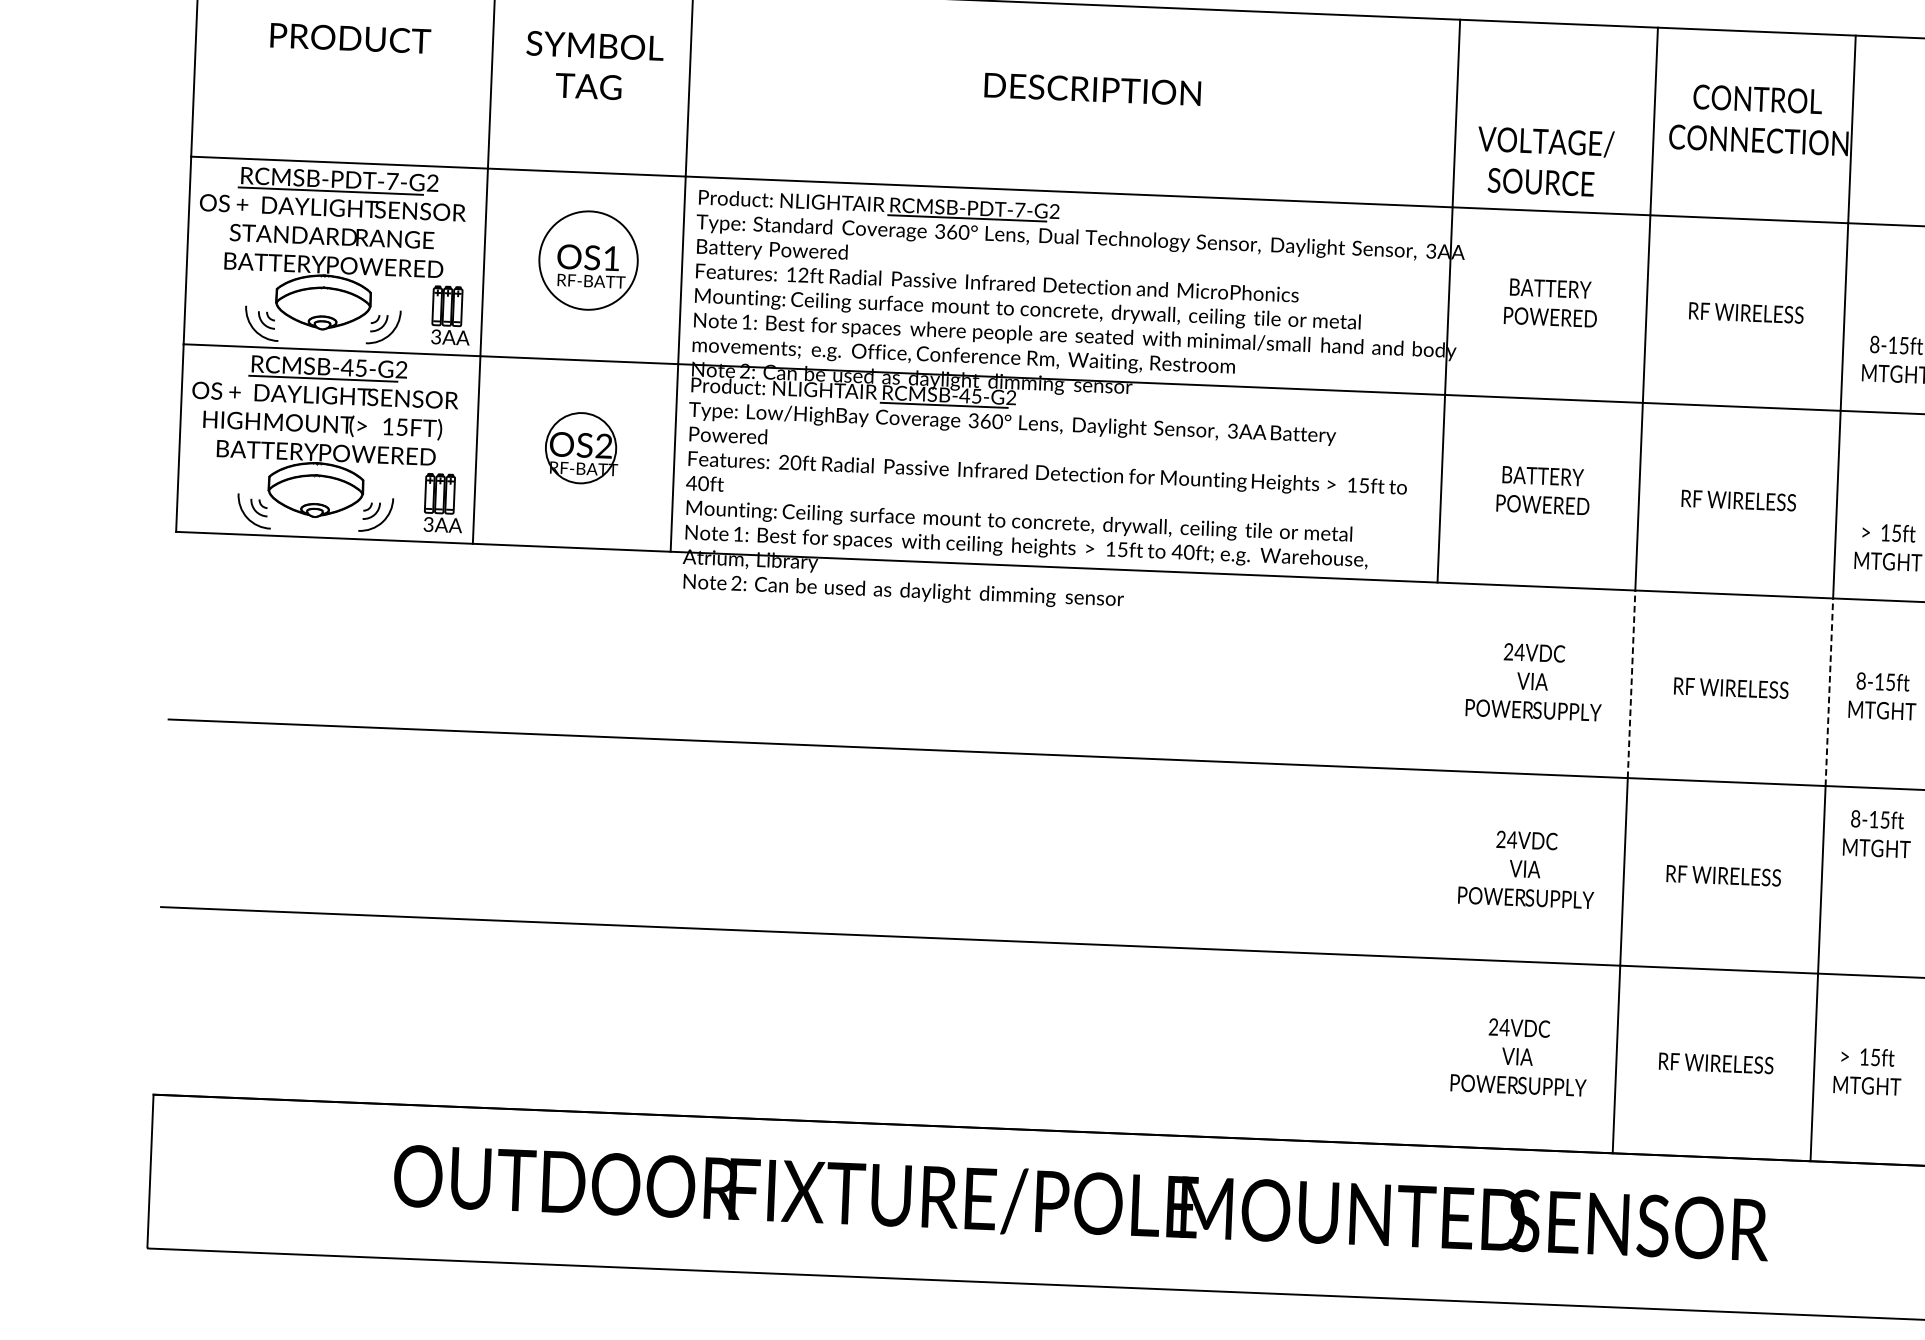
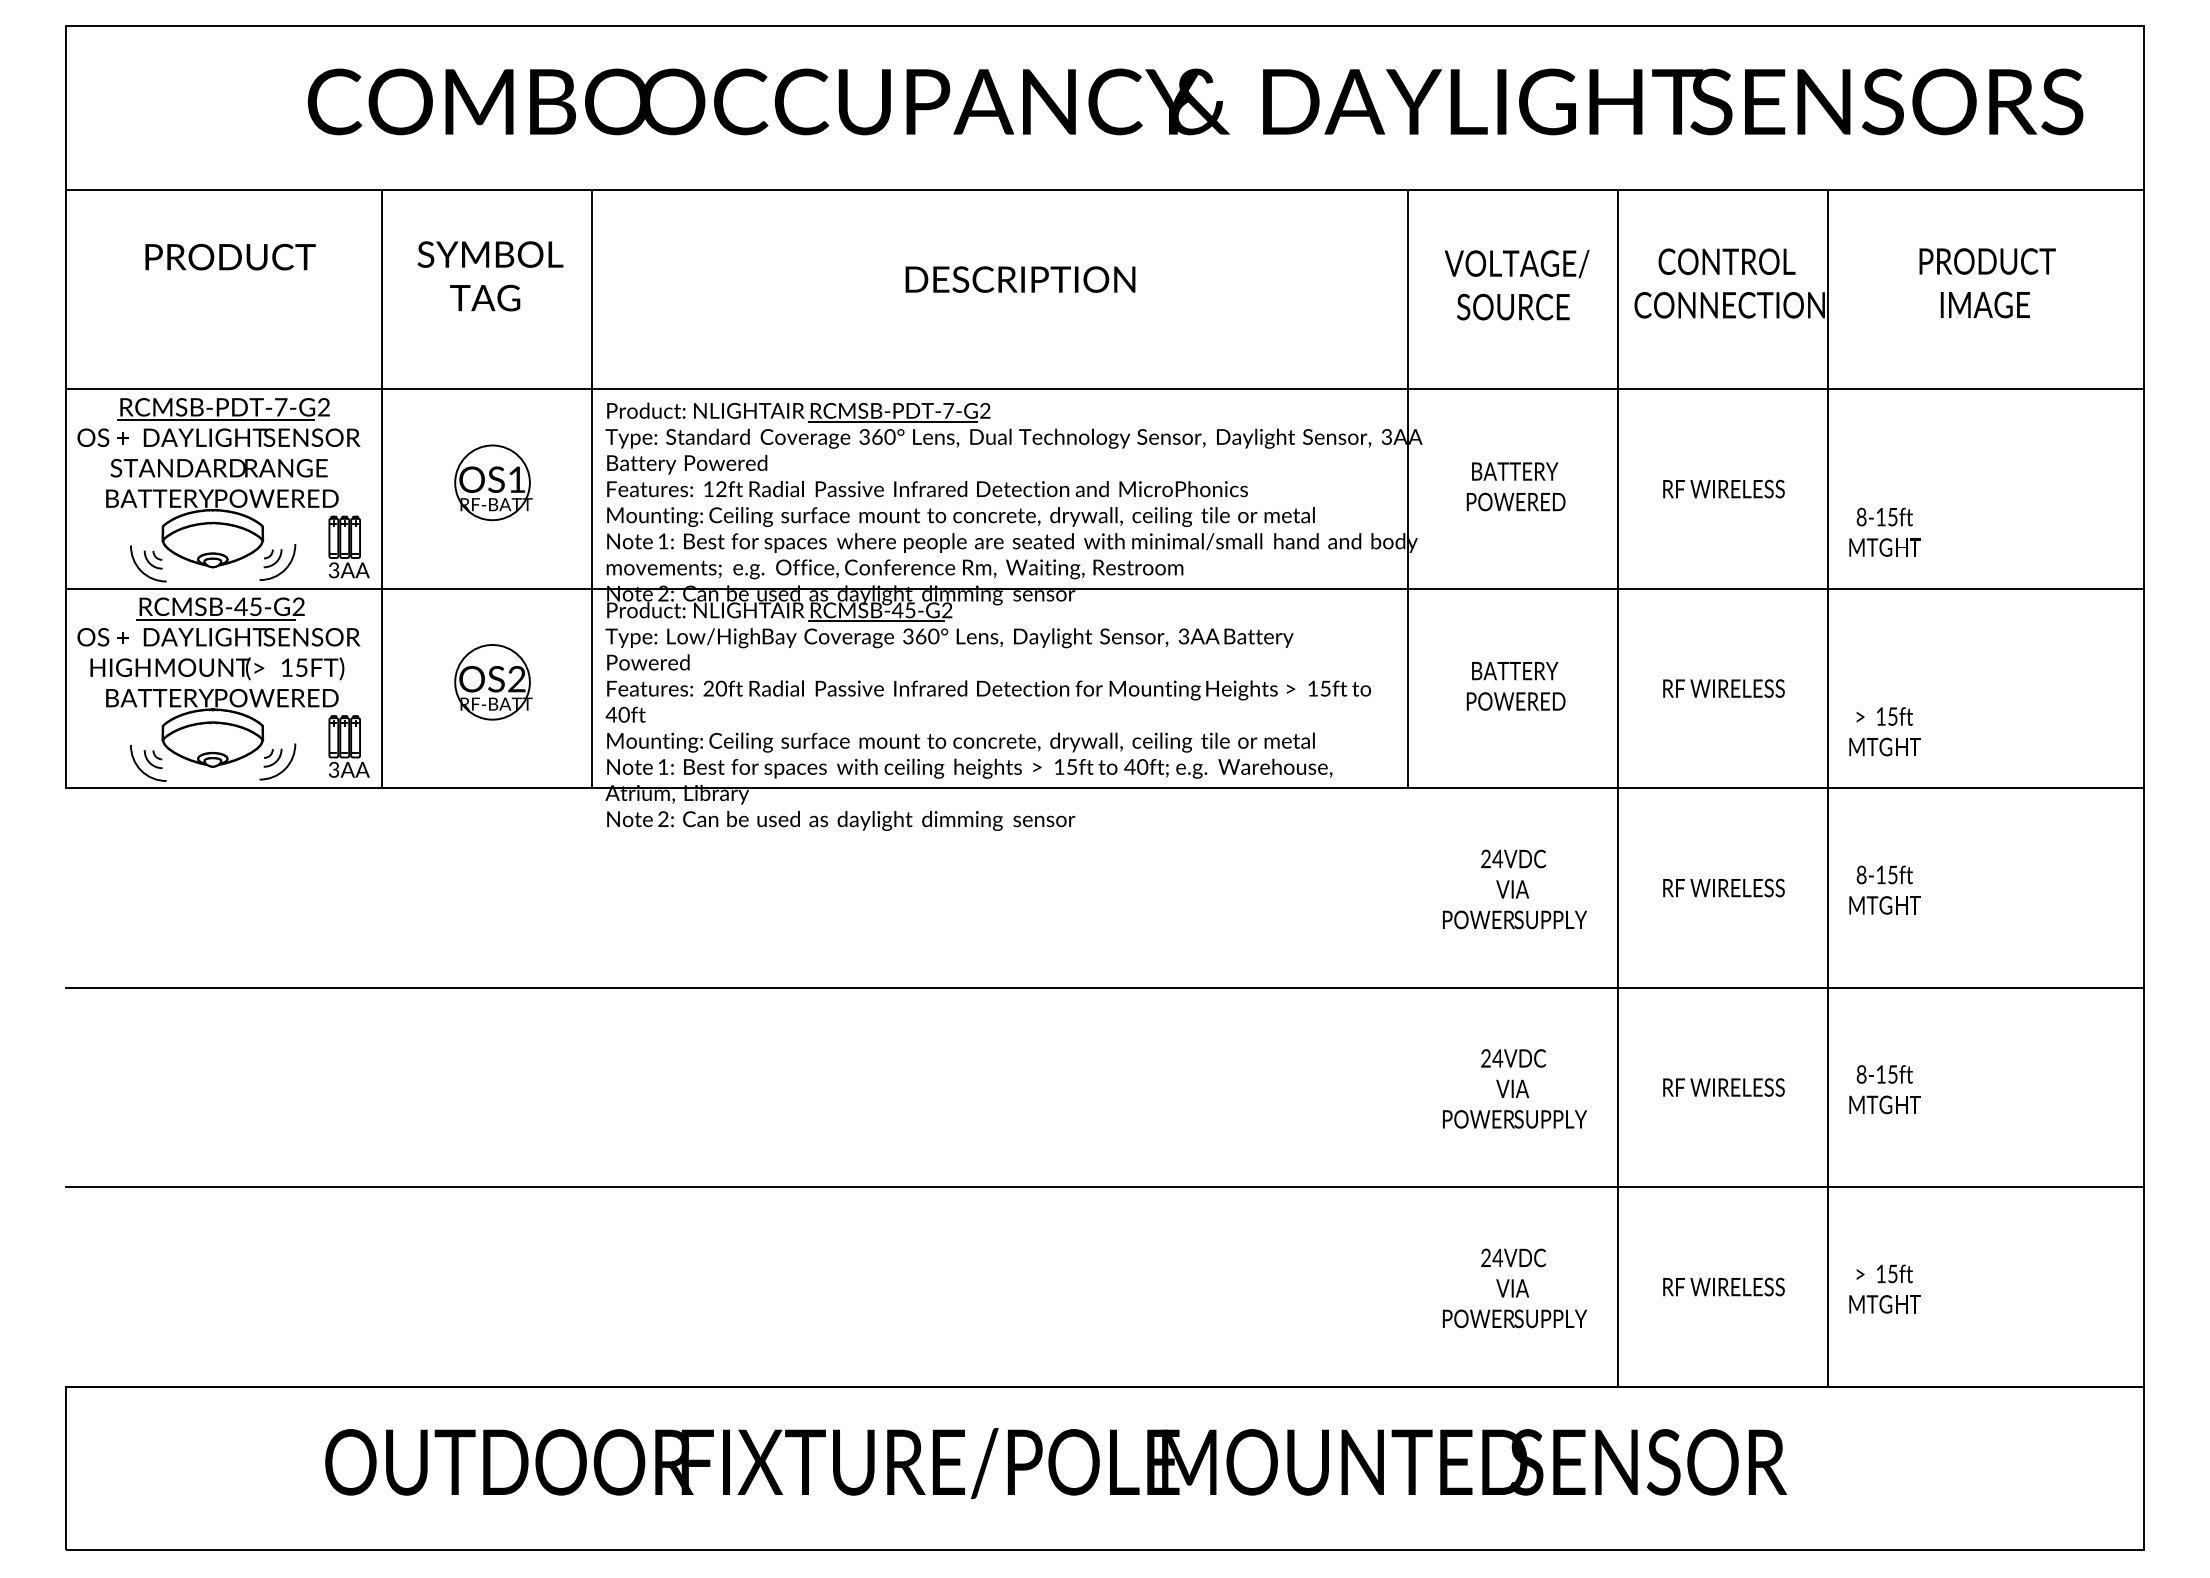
text: (1544, 162) -> (1516, 285), moved
circle: (588, 260) -> (492, 482), size x0.71
line: (1631, 684) -> (1617, 888), dashed -> solid
line: (1829, 692) -> (1828, 888), dashed -> solid
text: (1876, 833) -> (1884, 1089), moved

